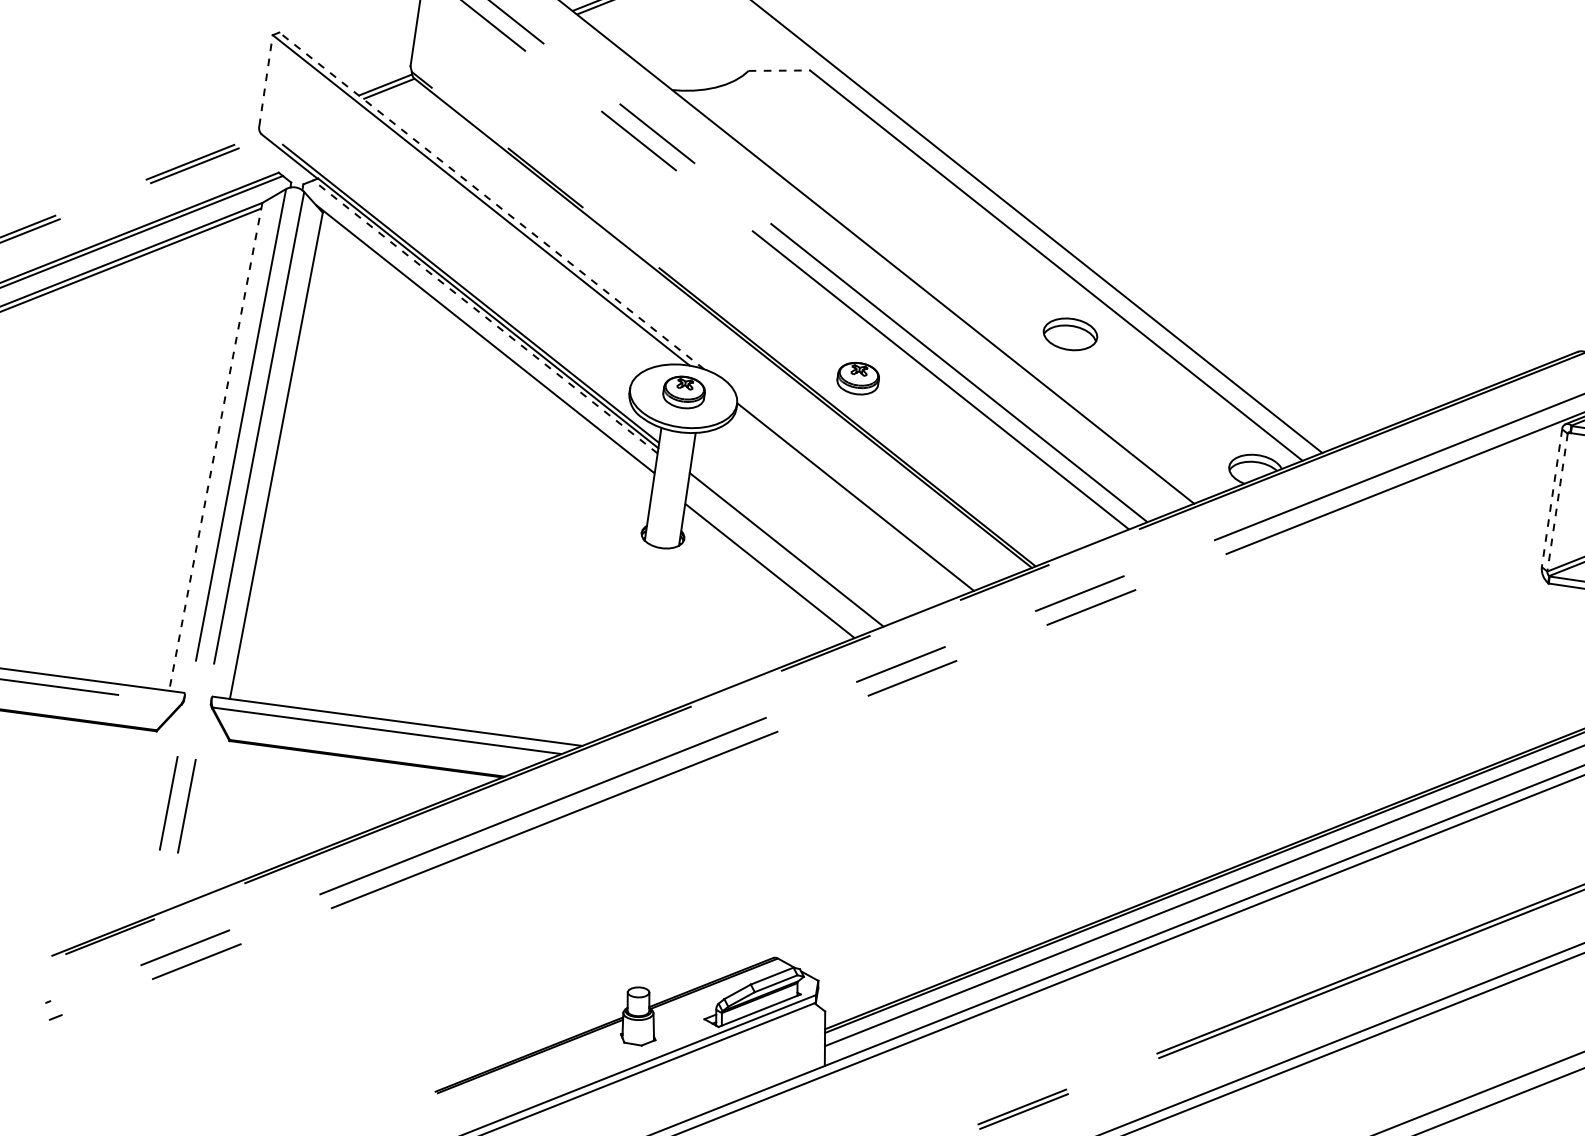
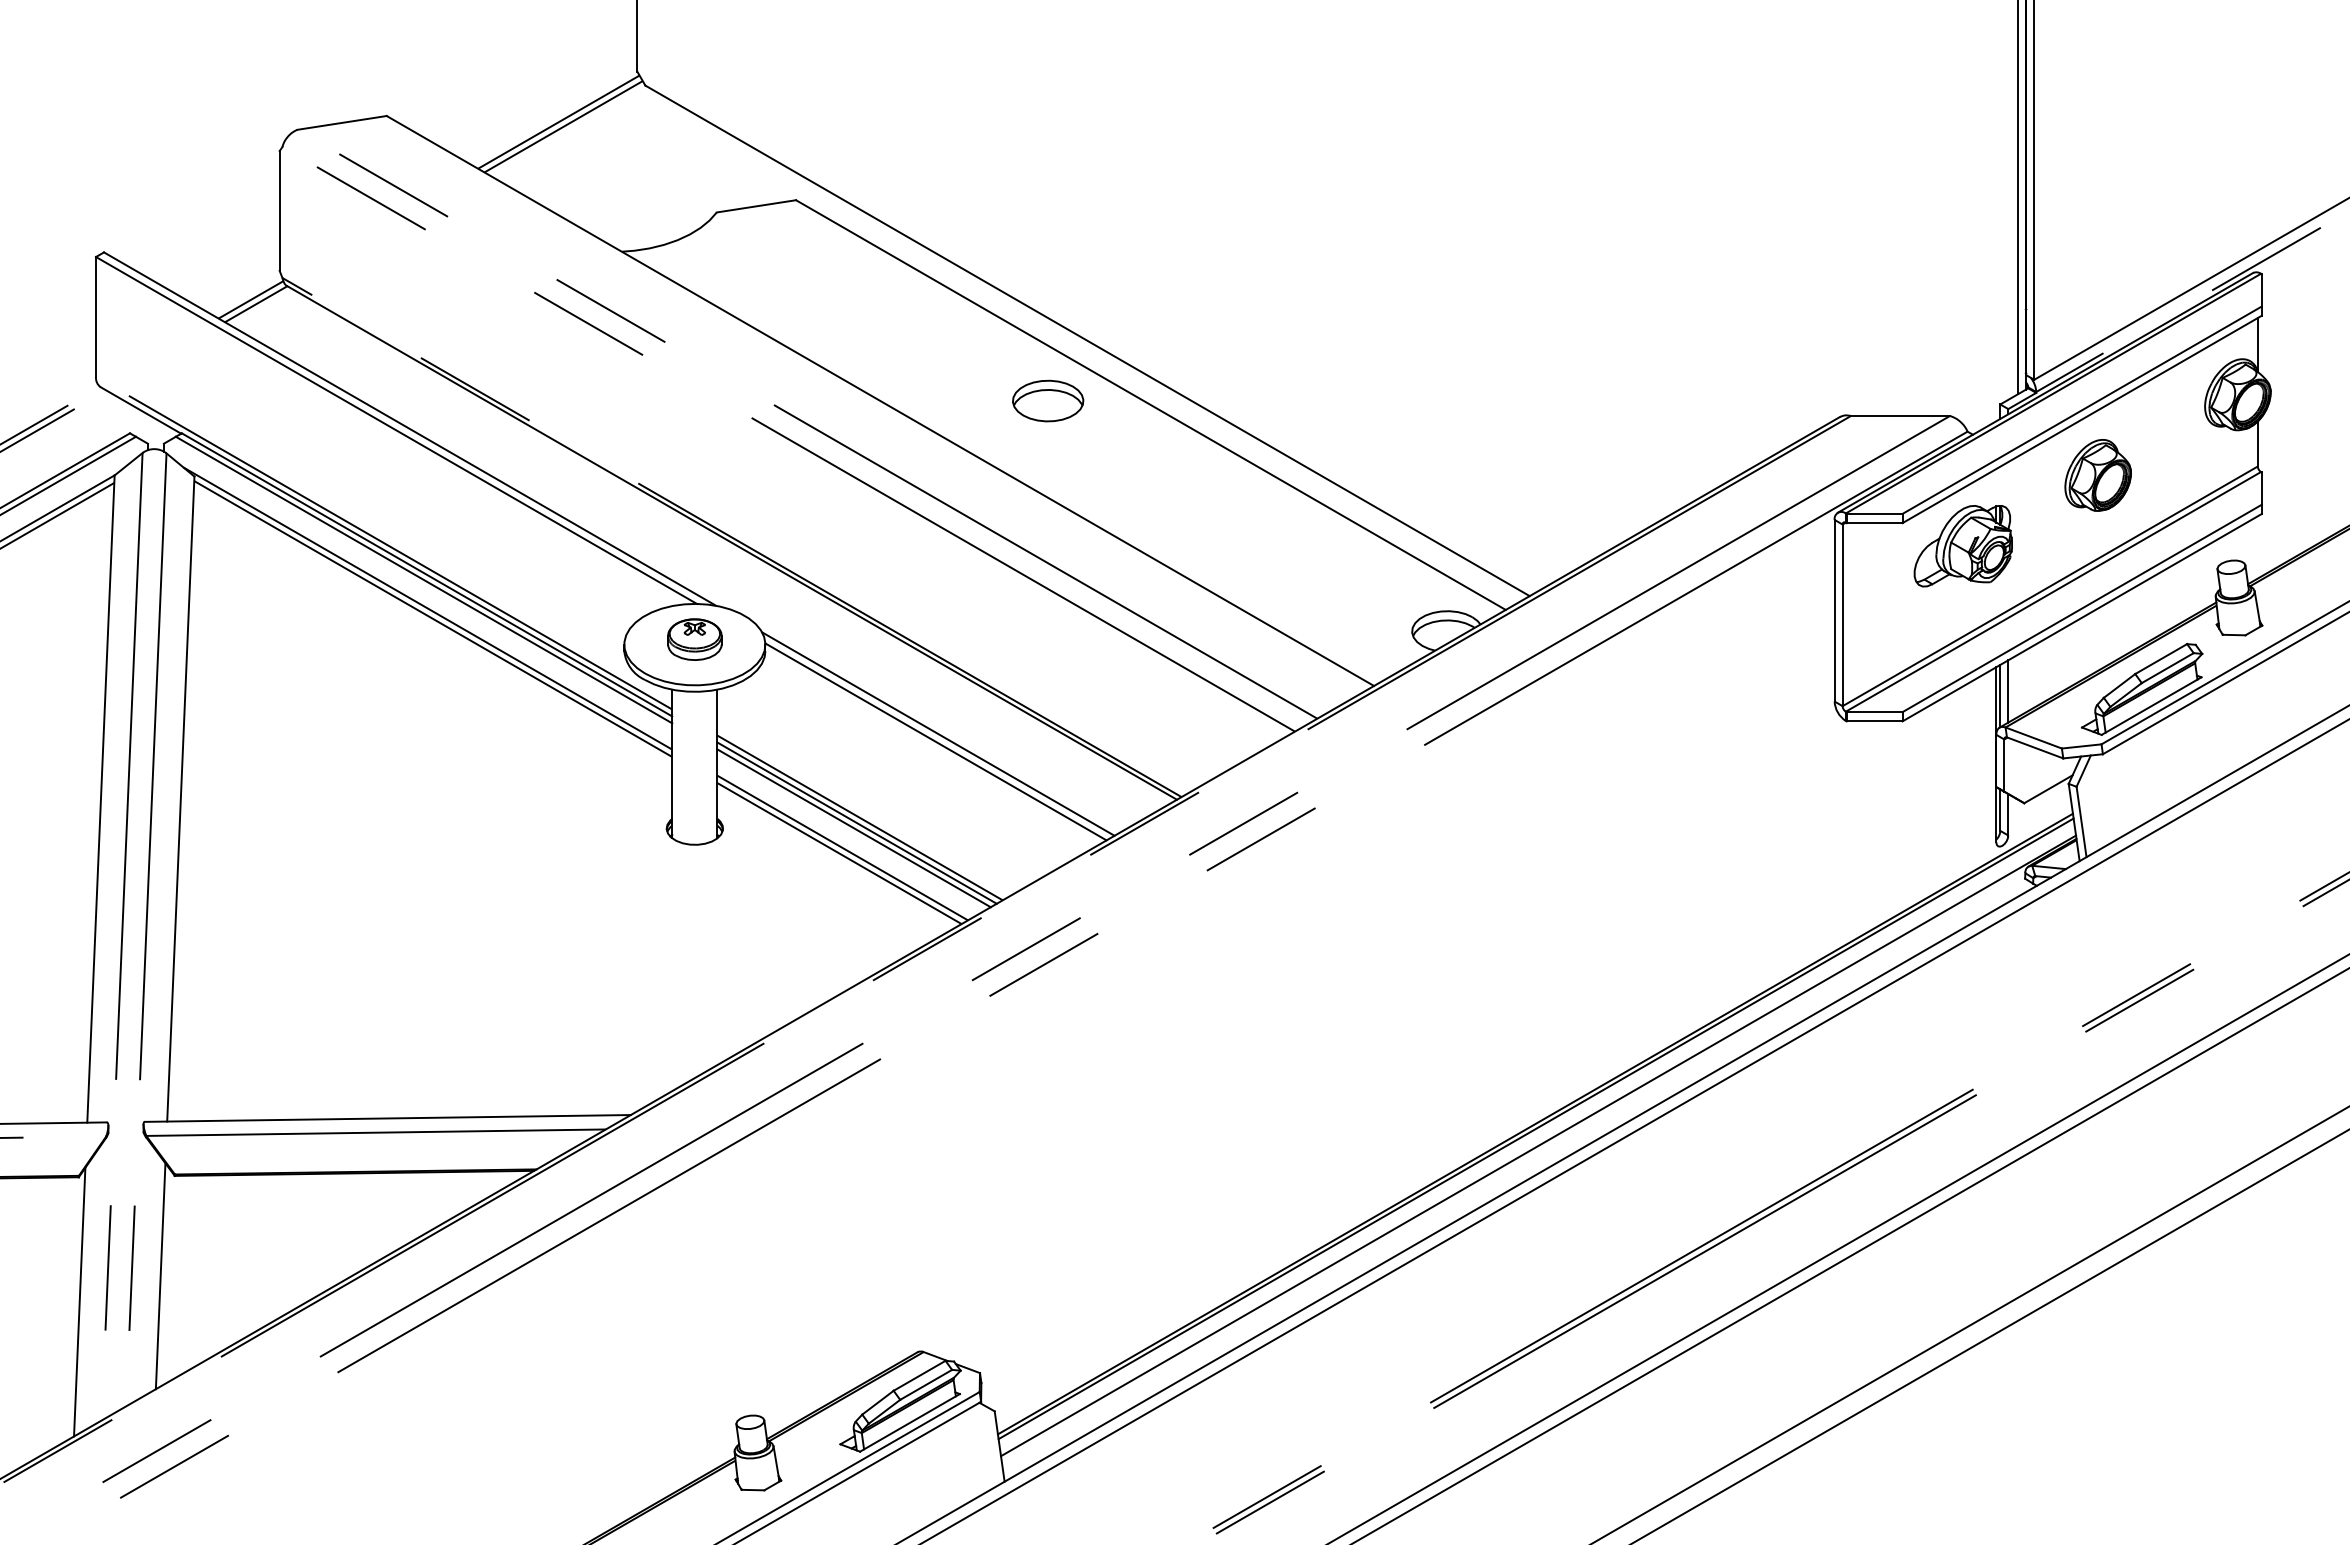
line: (779, 70) -> (756, 206), dashed -> solid
line: (266, 80) -> (96, 316), dashed -> solid
line: (491, 200) -> (409, 428), dashed -> solid
line: (485, 317) -> (424, 580), dashed -> solid
part: (1070, 333) -> (1048, 400), moved
line: (488, 347) -> (433, 619), added
part: (858, 378) -> (916, 588), removed
line: (215, 447) -> (100, 799), dashed -> solid
line: (858, 490) -> (938, 733), added
line: (1551, 498) -> (1834, 610), dashed -> solid
line: (1557, 502) -> (1842, 615), dashed -> solid
line: (789, 545) -> (859, 817), added
line: (783, 553) -> (853, 828), added
line: (772, 566) -> (842, 847), added
line: (207, 815) -> (160, 1276), added
line: (143, 825) -> (79, 1301), added

